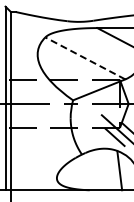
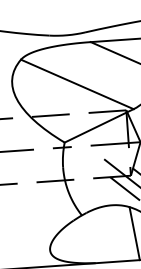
line: (84, 58) -> (76, 84), dashed -> solid

